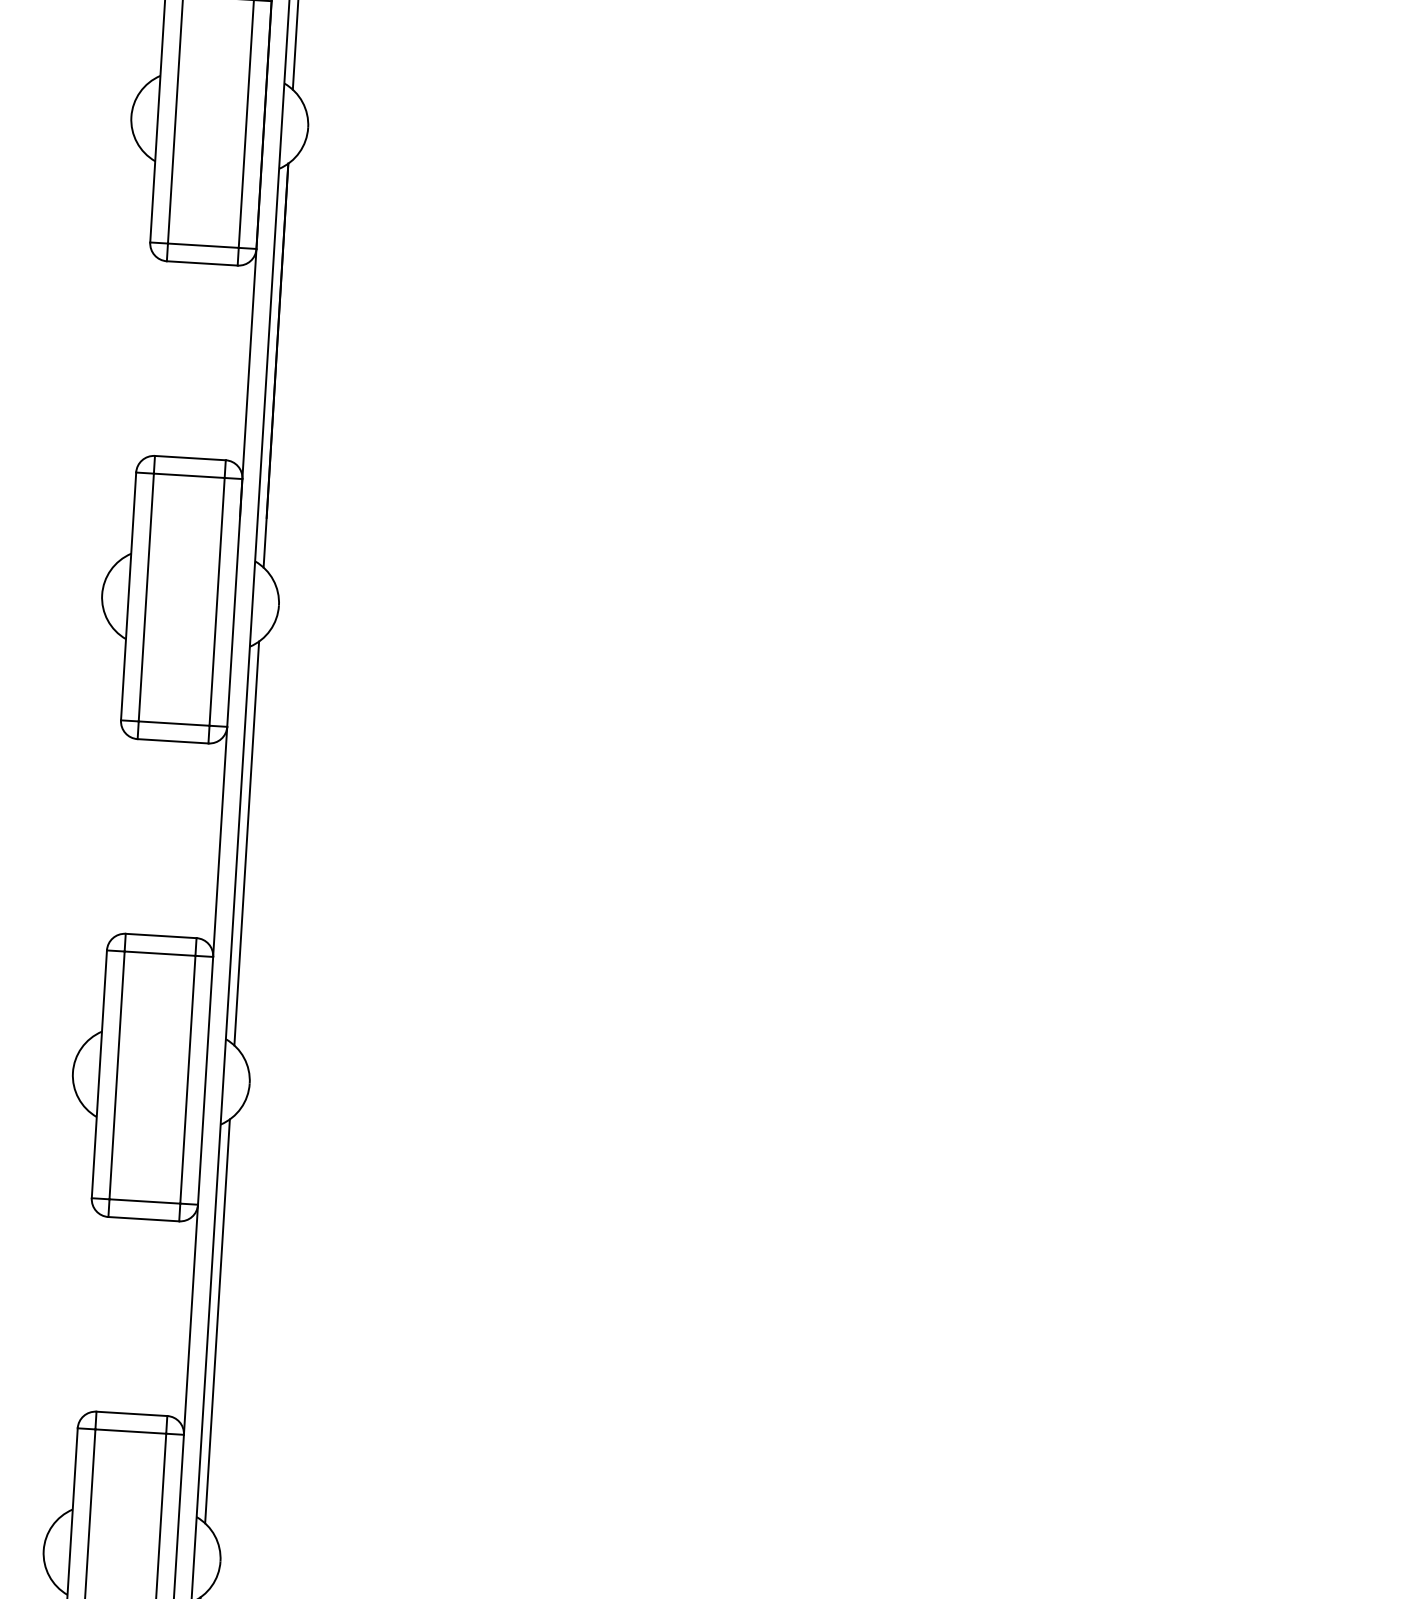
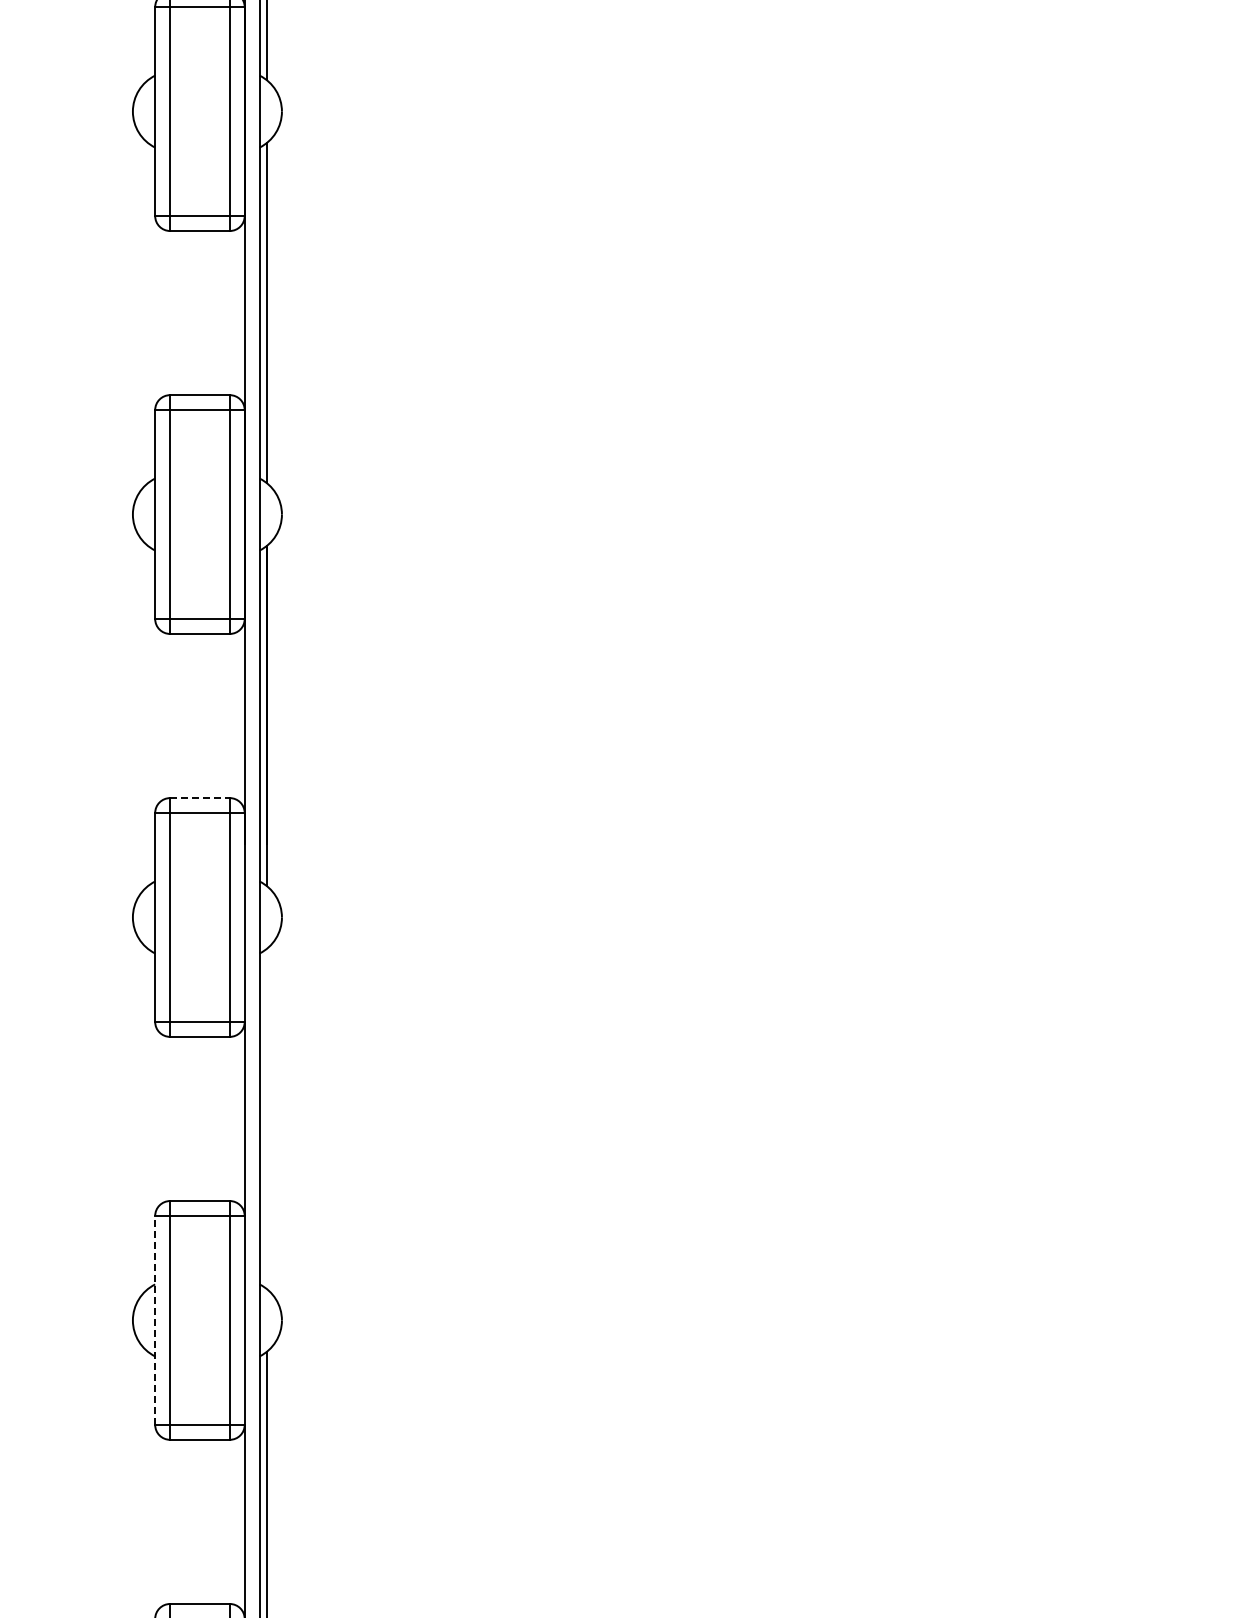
line: (189, 458) -> (199, 798), solid -> dashed
line: (247, 842) -> (267, 1118), removed
line: (99, 1073) -> (155, 1319), solid -> dashed

